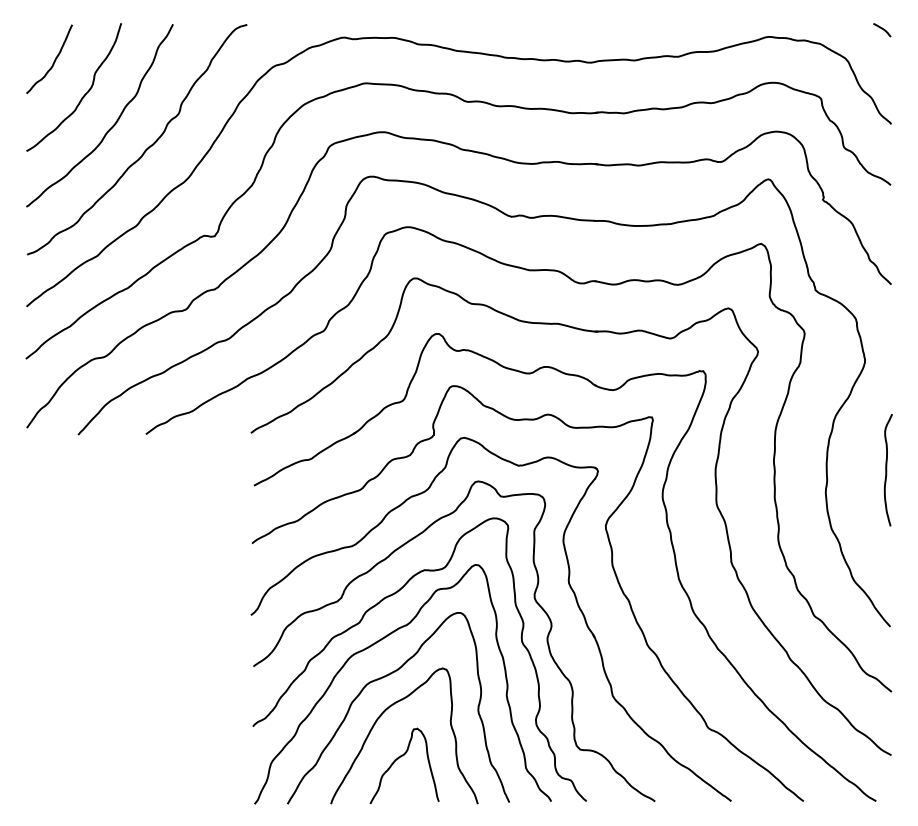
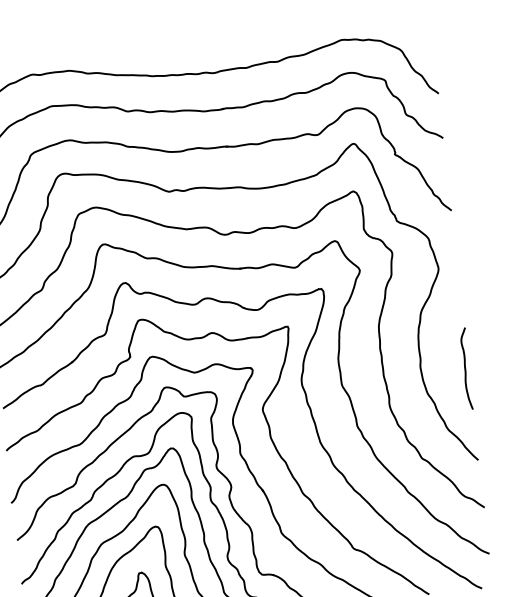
curve: (882, 29) -> (424, 25), removed
curve: (887, 470) -> (466, 369), moved

